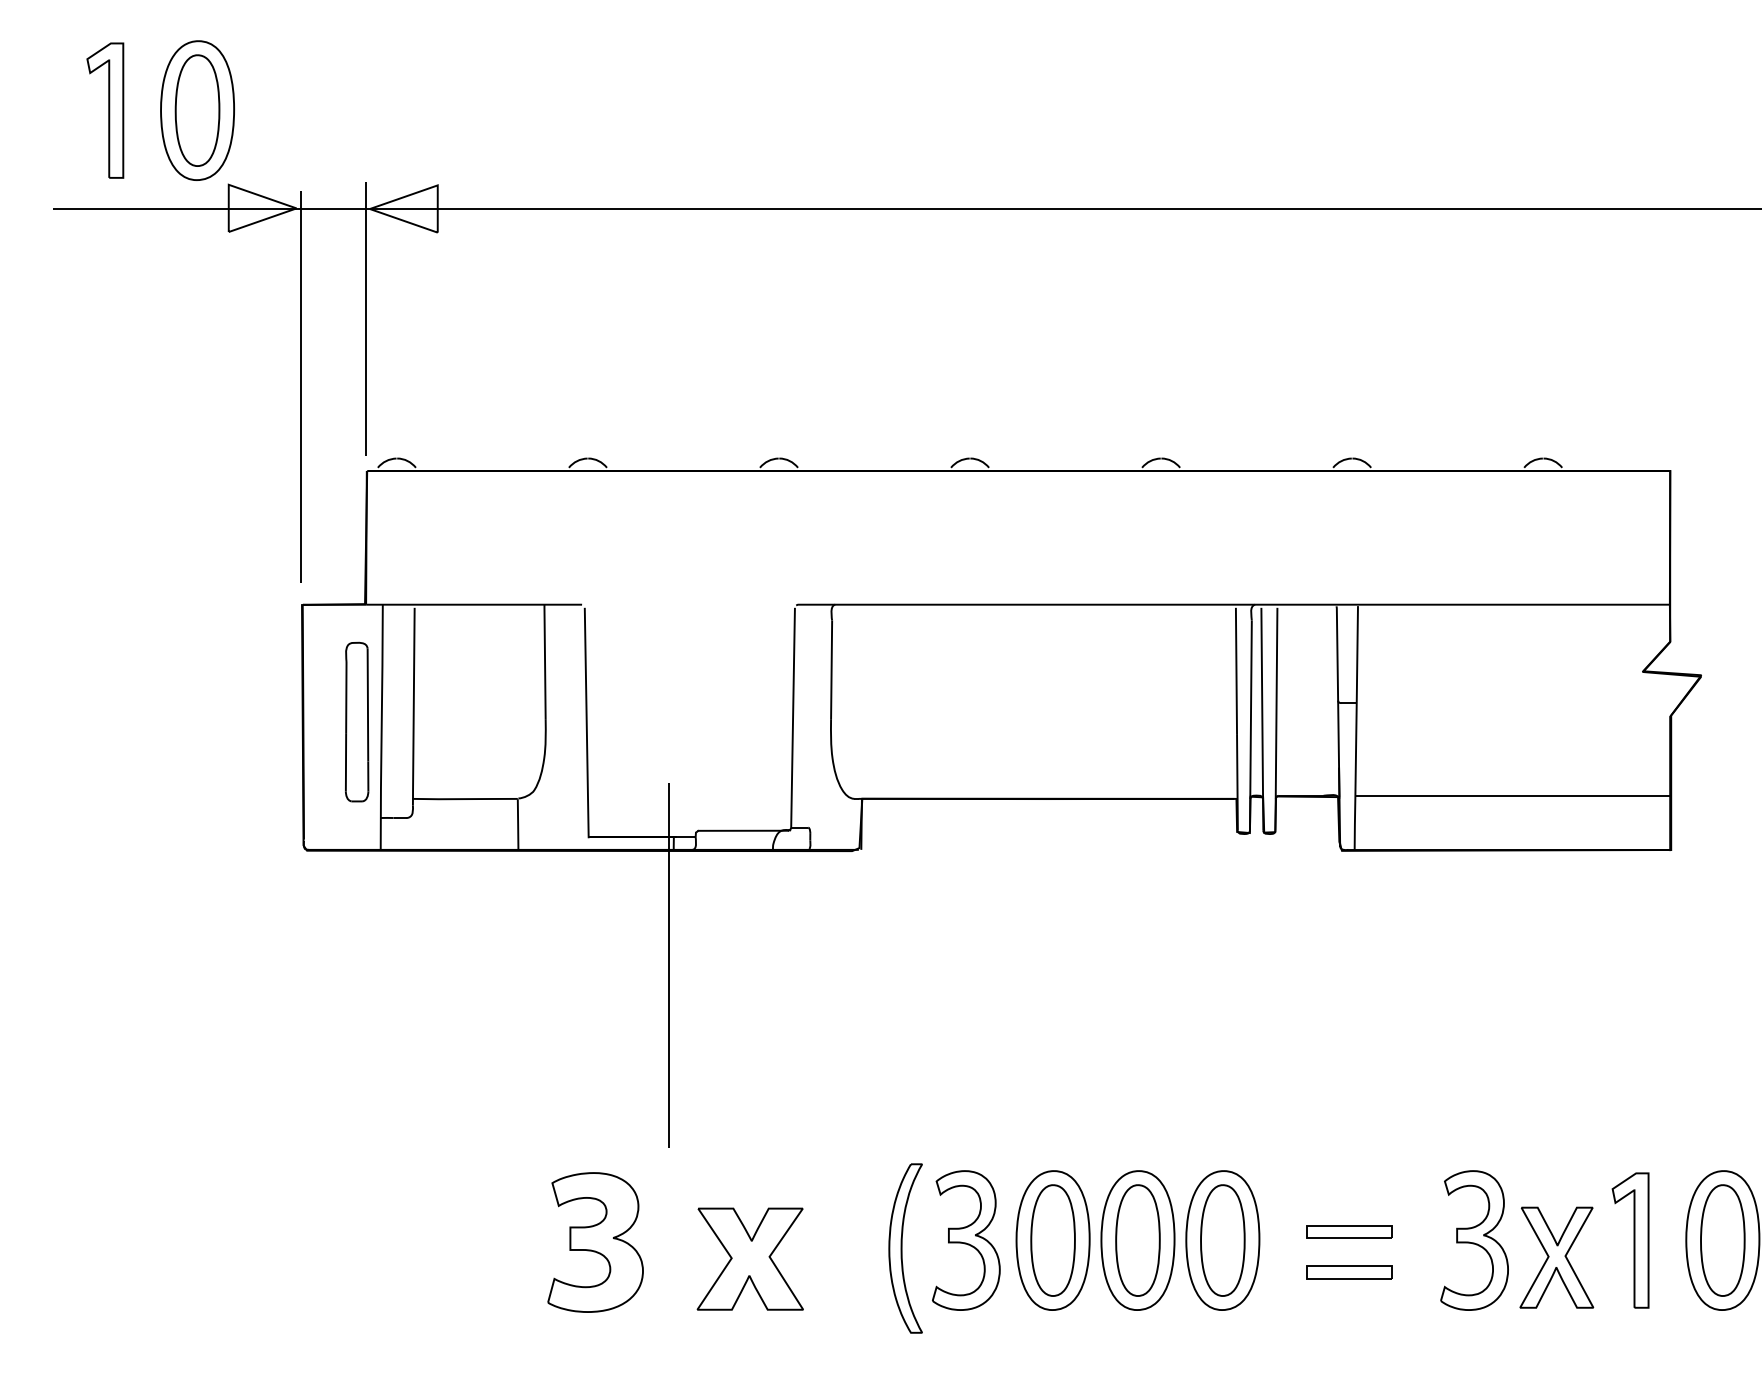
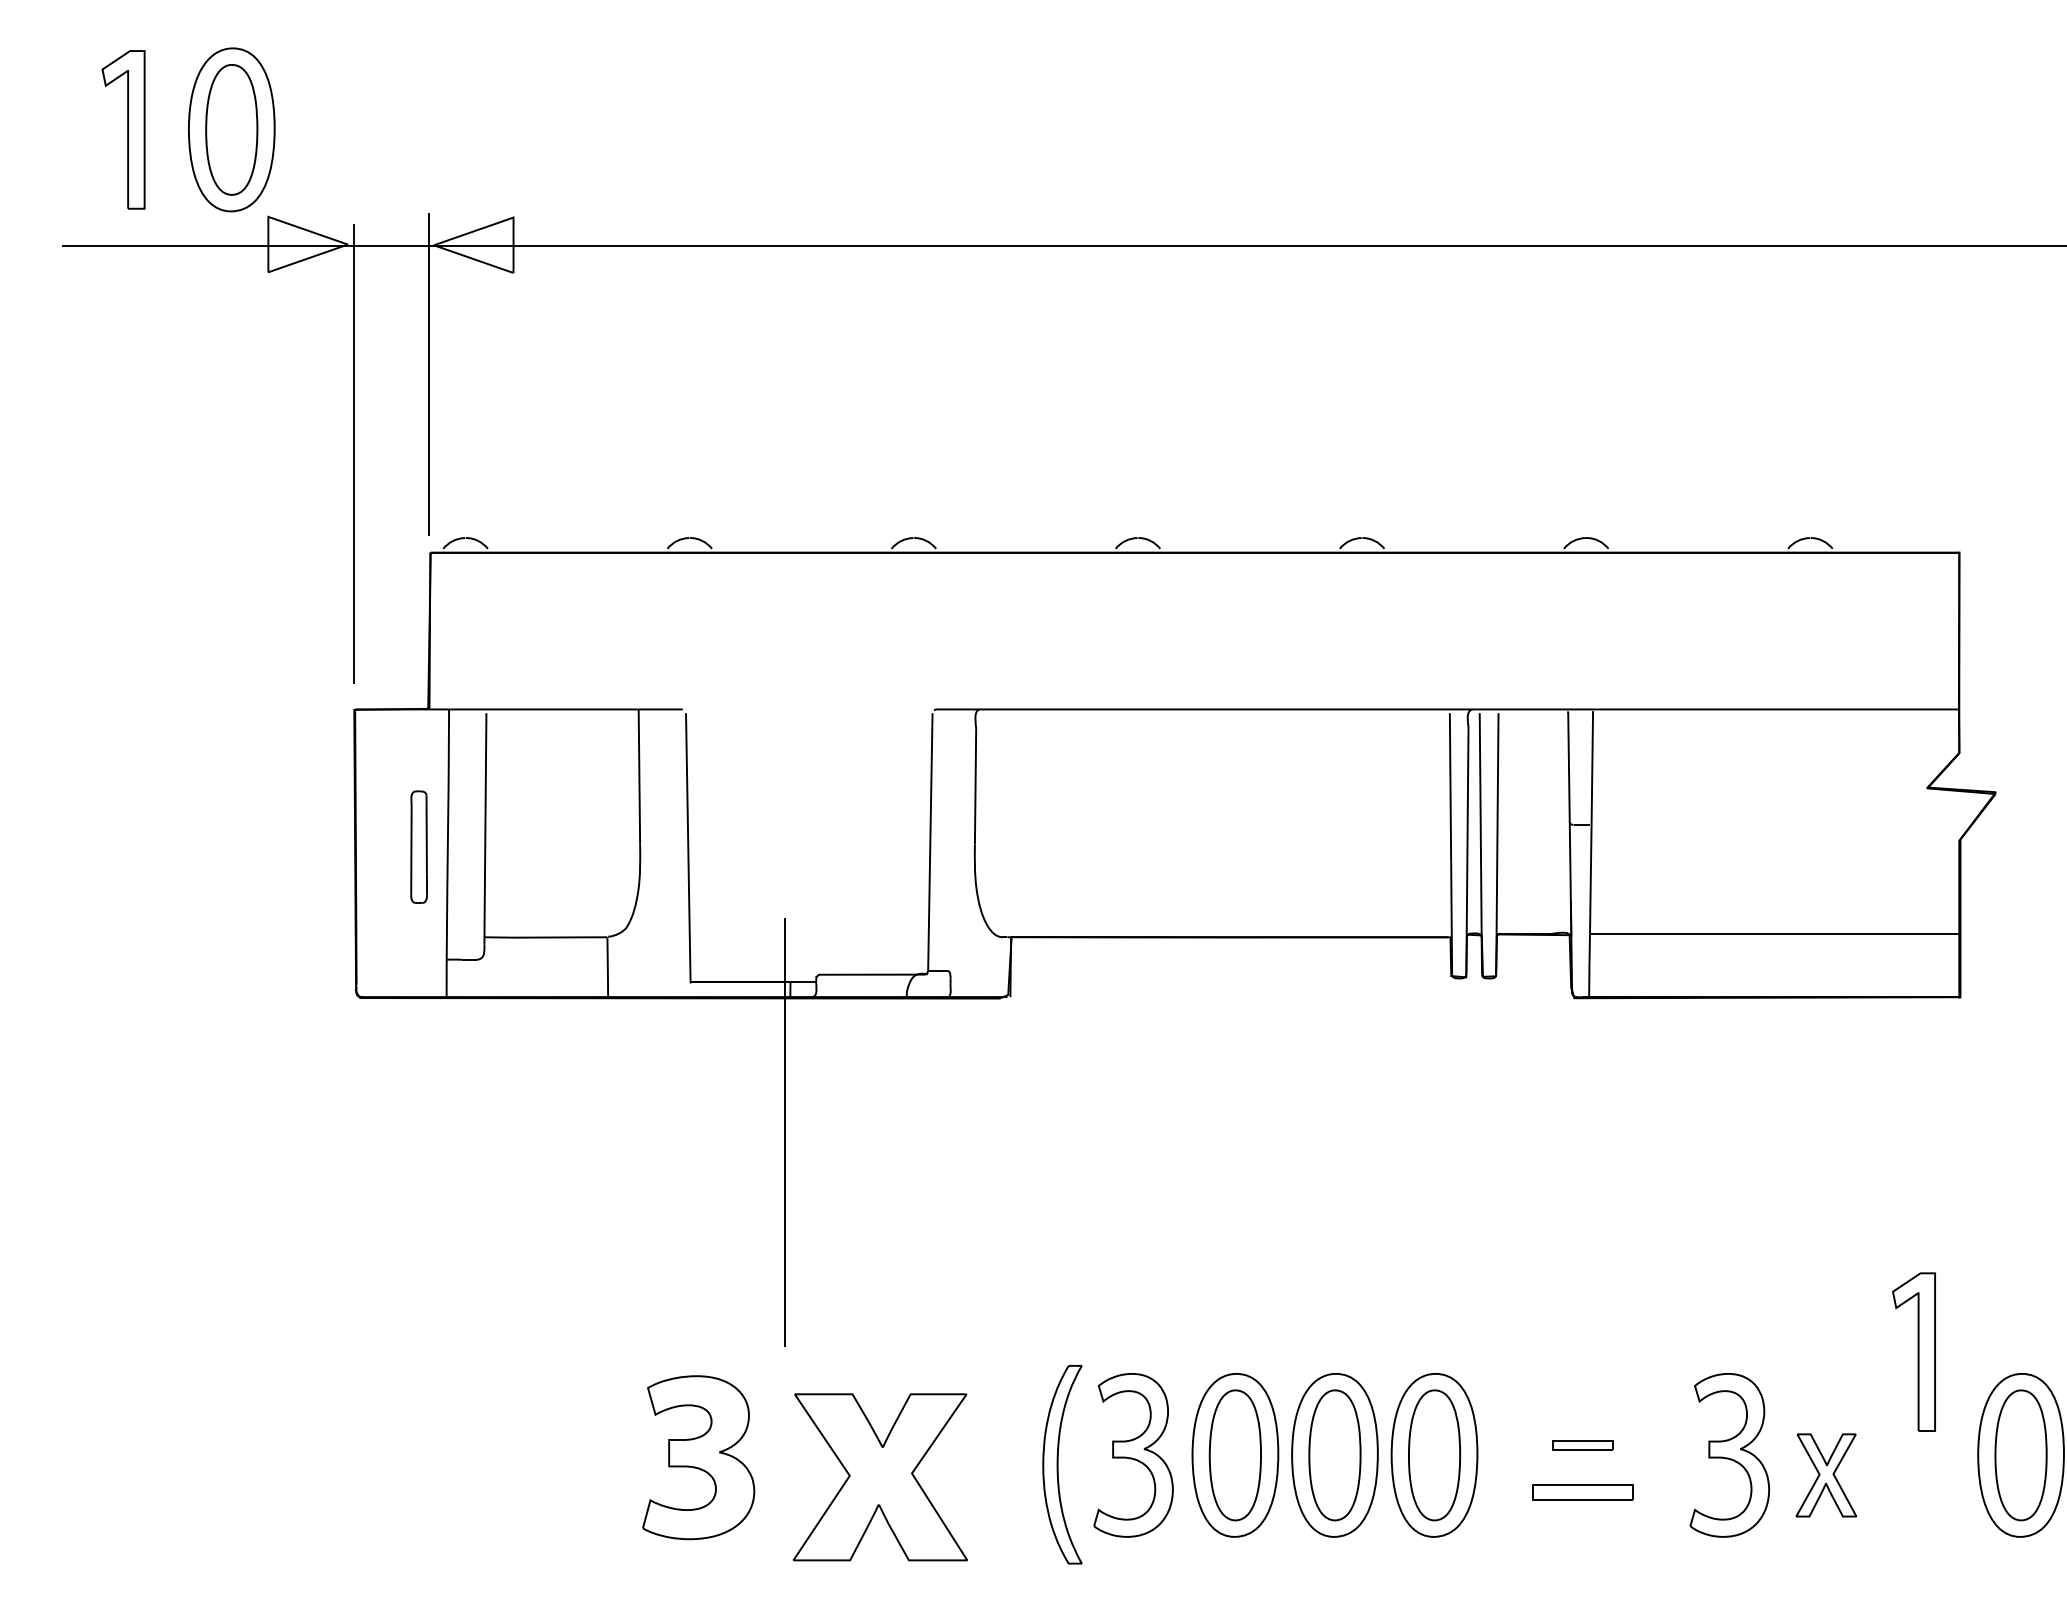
part: (357, 721) -> (419, 846), size x0.6
part: (1349, 1231) -> (1583, 1444), size x0.6
part: (1630, 1240) -> (1913, 1352), moved
part: (1556, 1257) -> (1825, 1475), size x0.7
part: (749, 1258) -> (879, 1476), size x1.4

